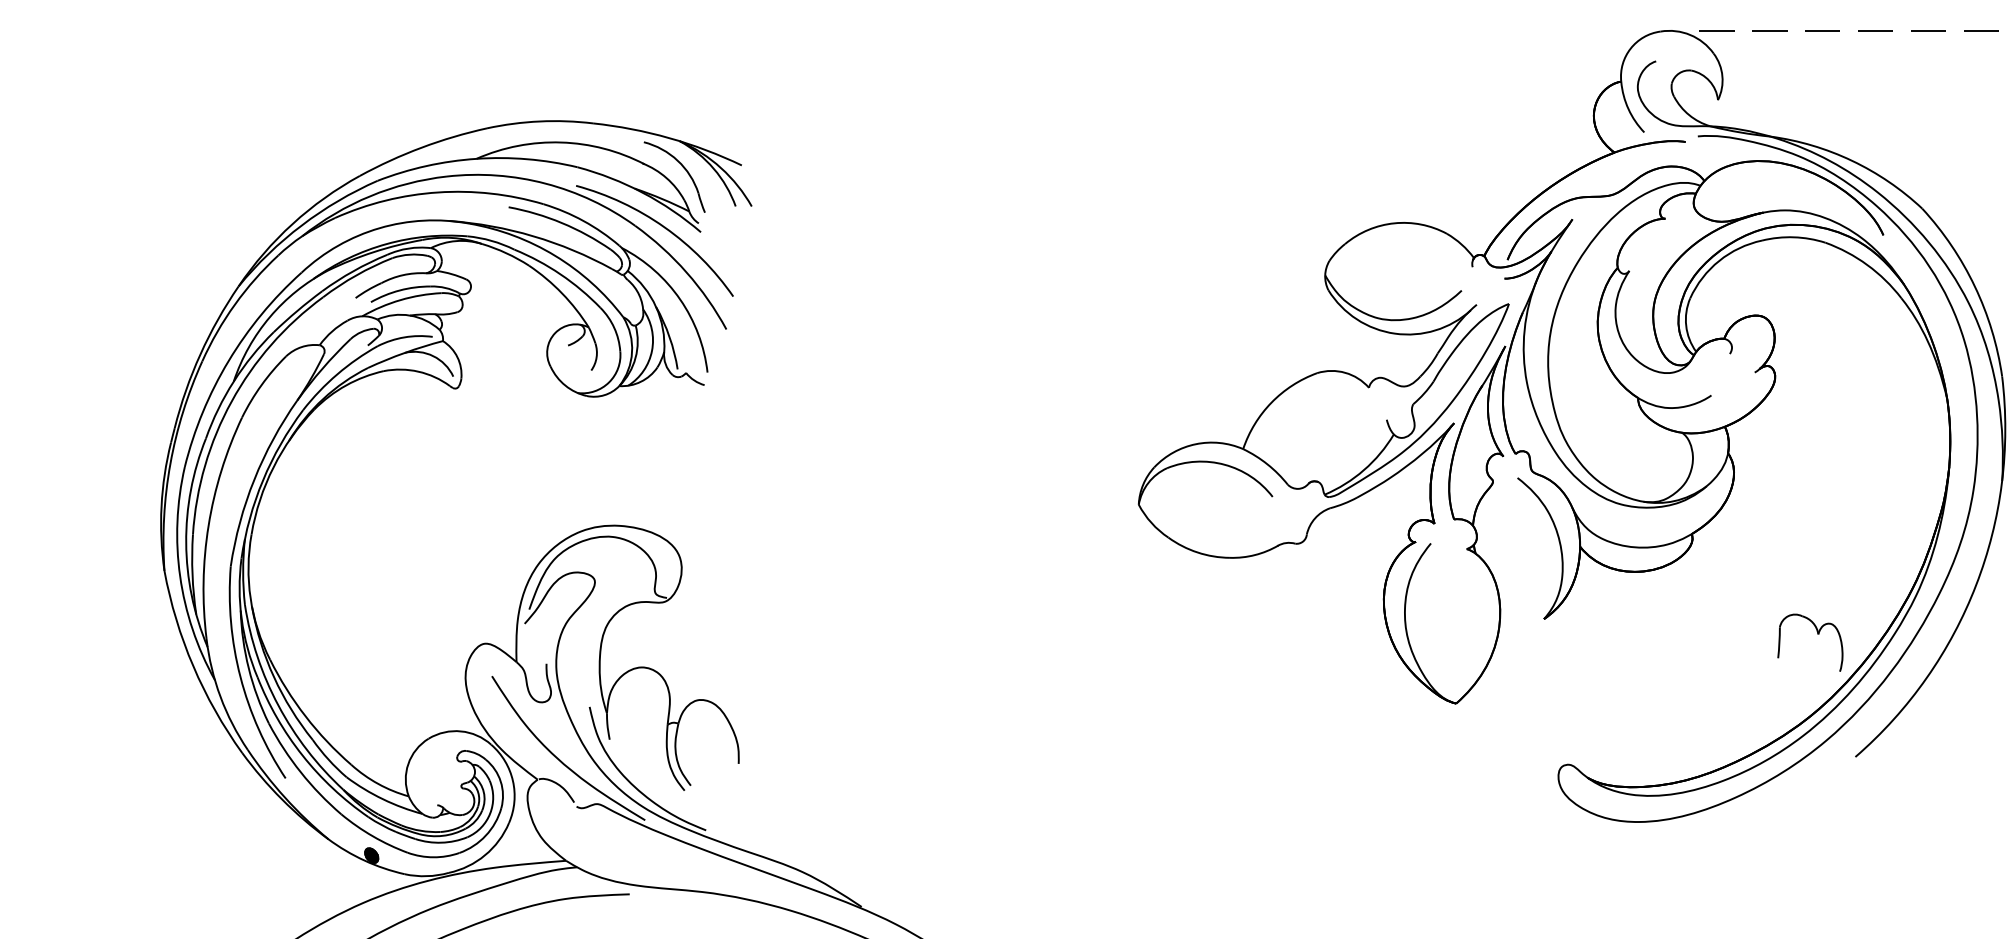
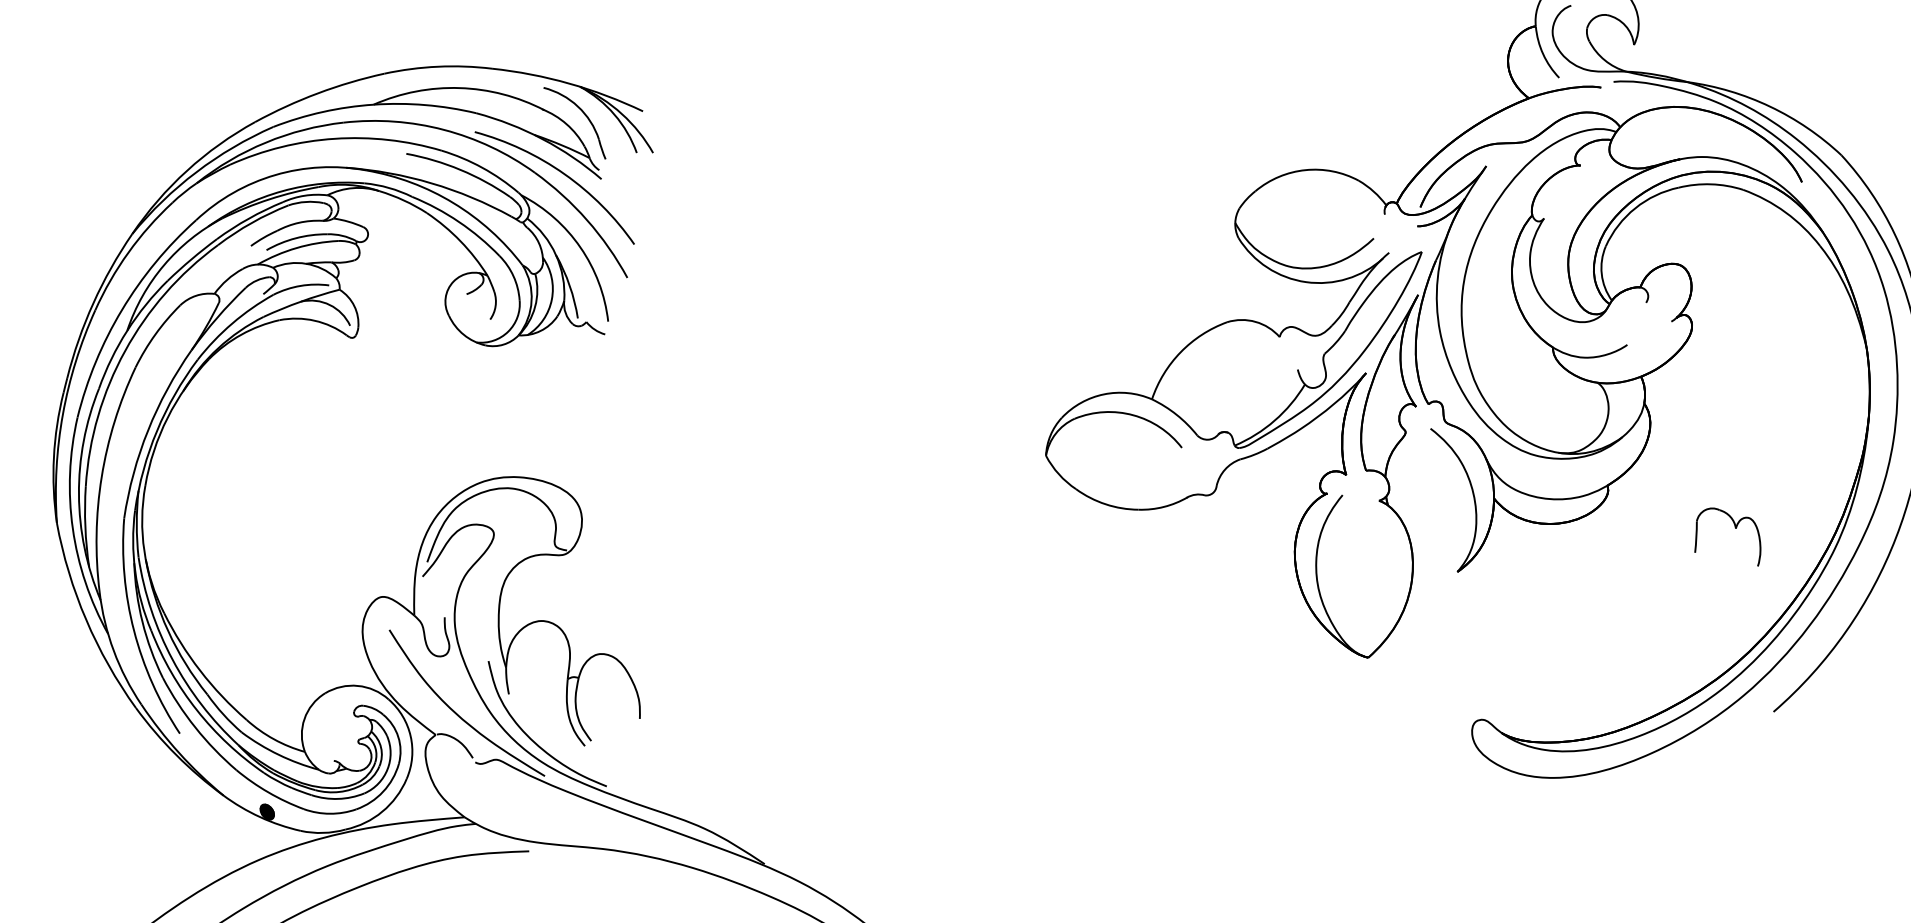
part: (1817, 634) -> (1735, 528), moved

